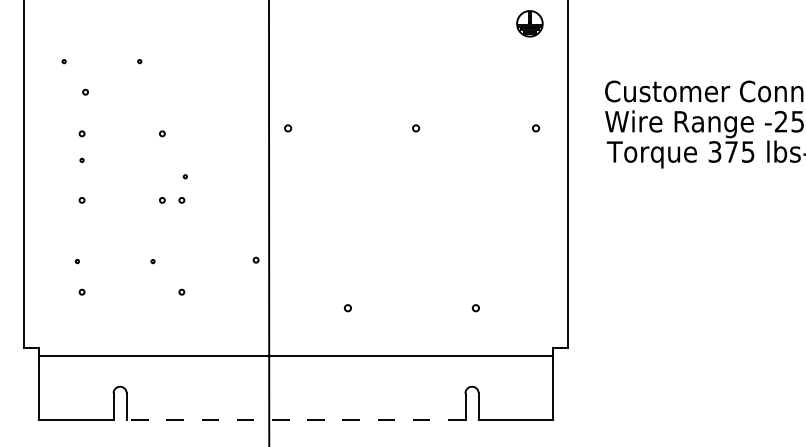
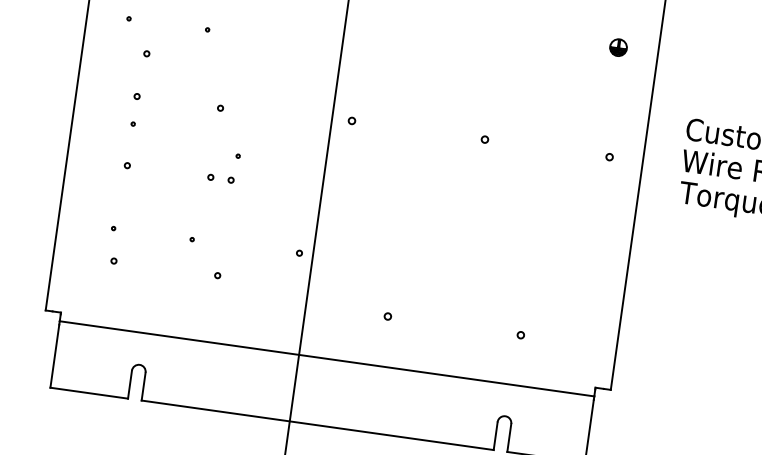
part: (529, 23) -> (618, 47), size x0.62
line: (295, 420) -> (317, 425), dashed -> solid

